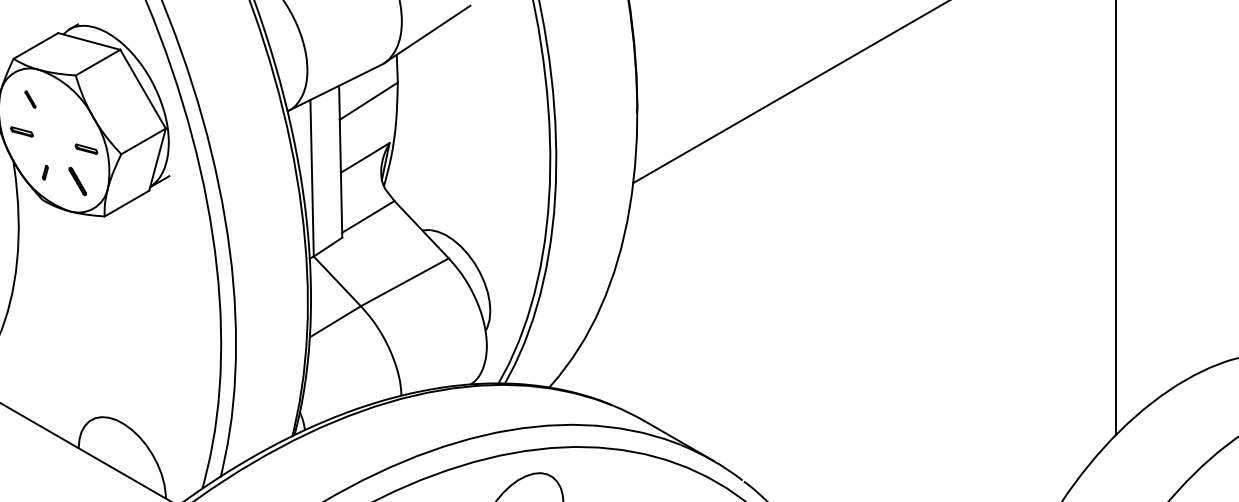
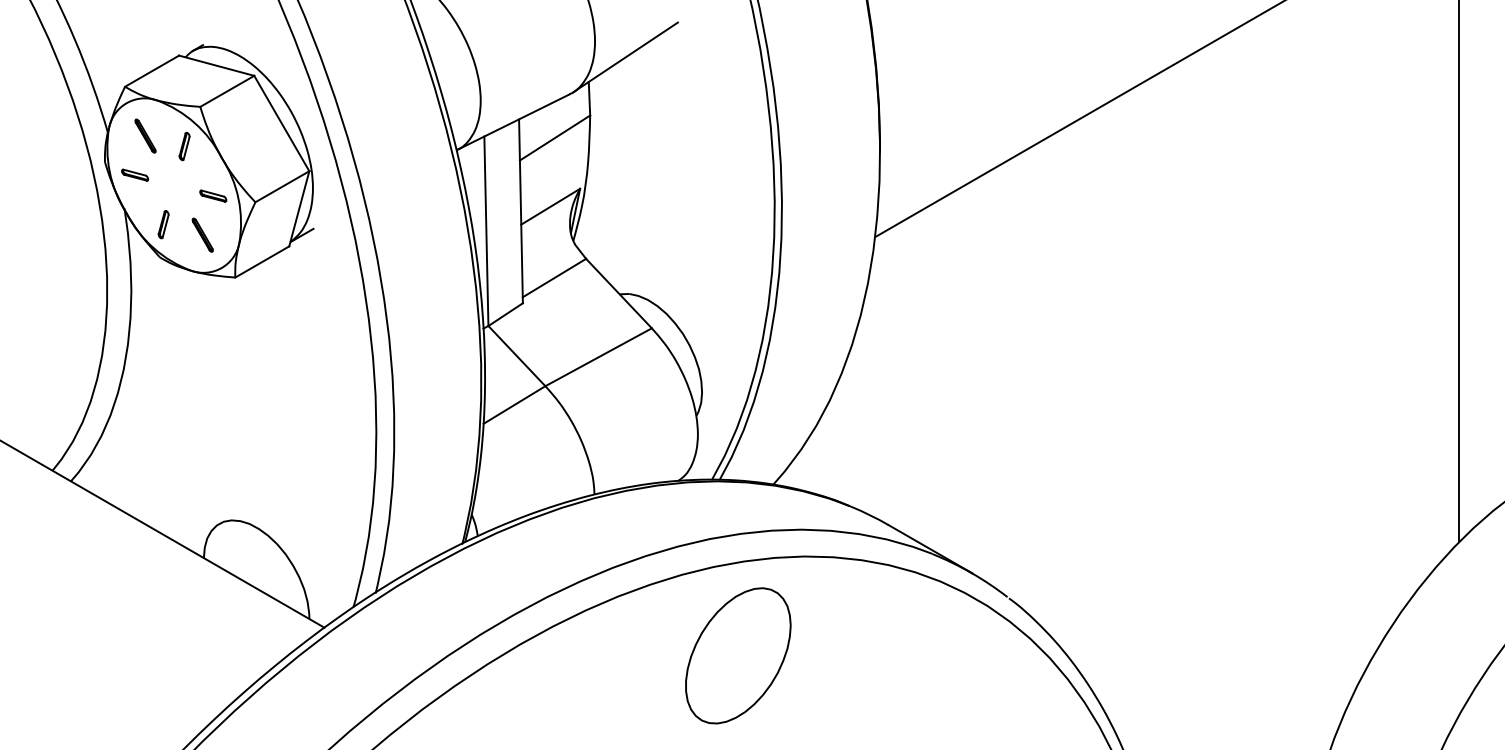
part: (30, 99) -> (145, 135), size x1.67
part: (62, 108) -> (184, 146), added
part: (45, 172) -> (163, 224), size x1.67

